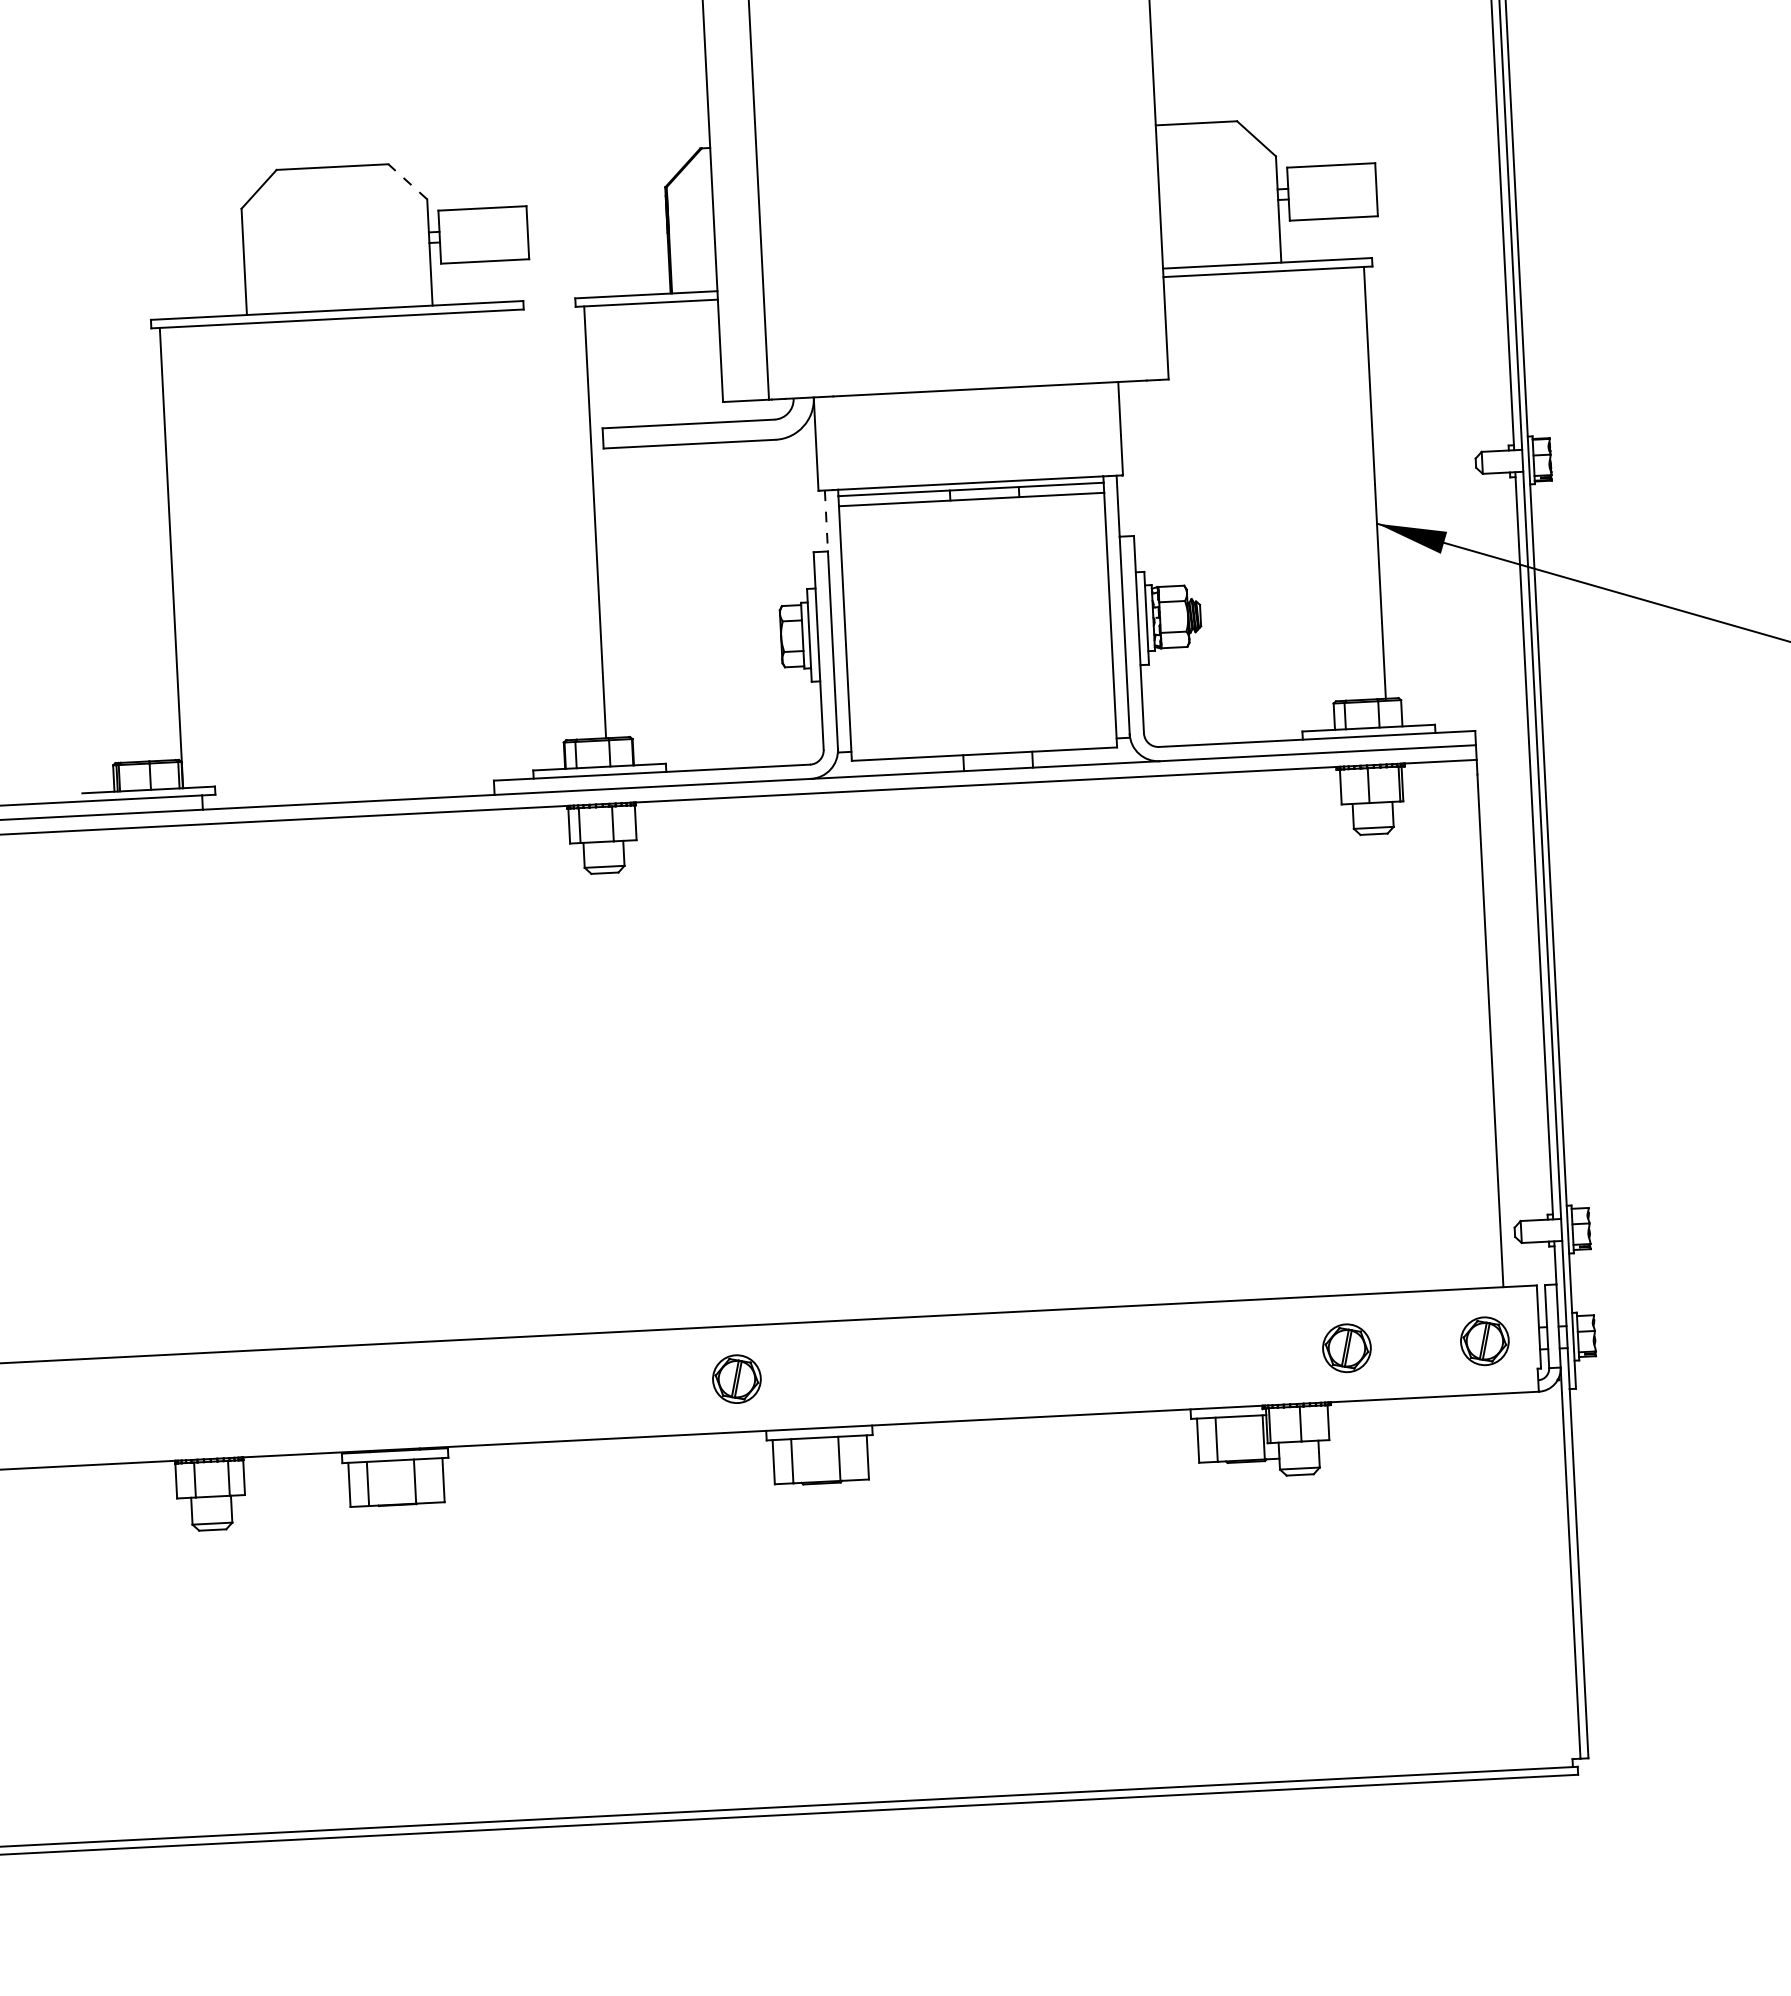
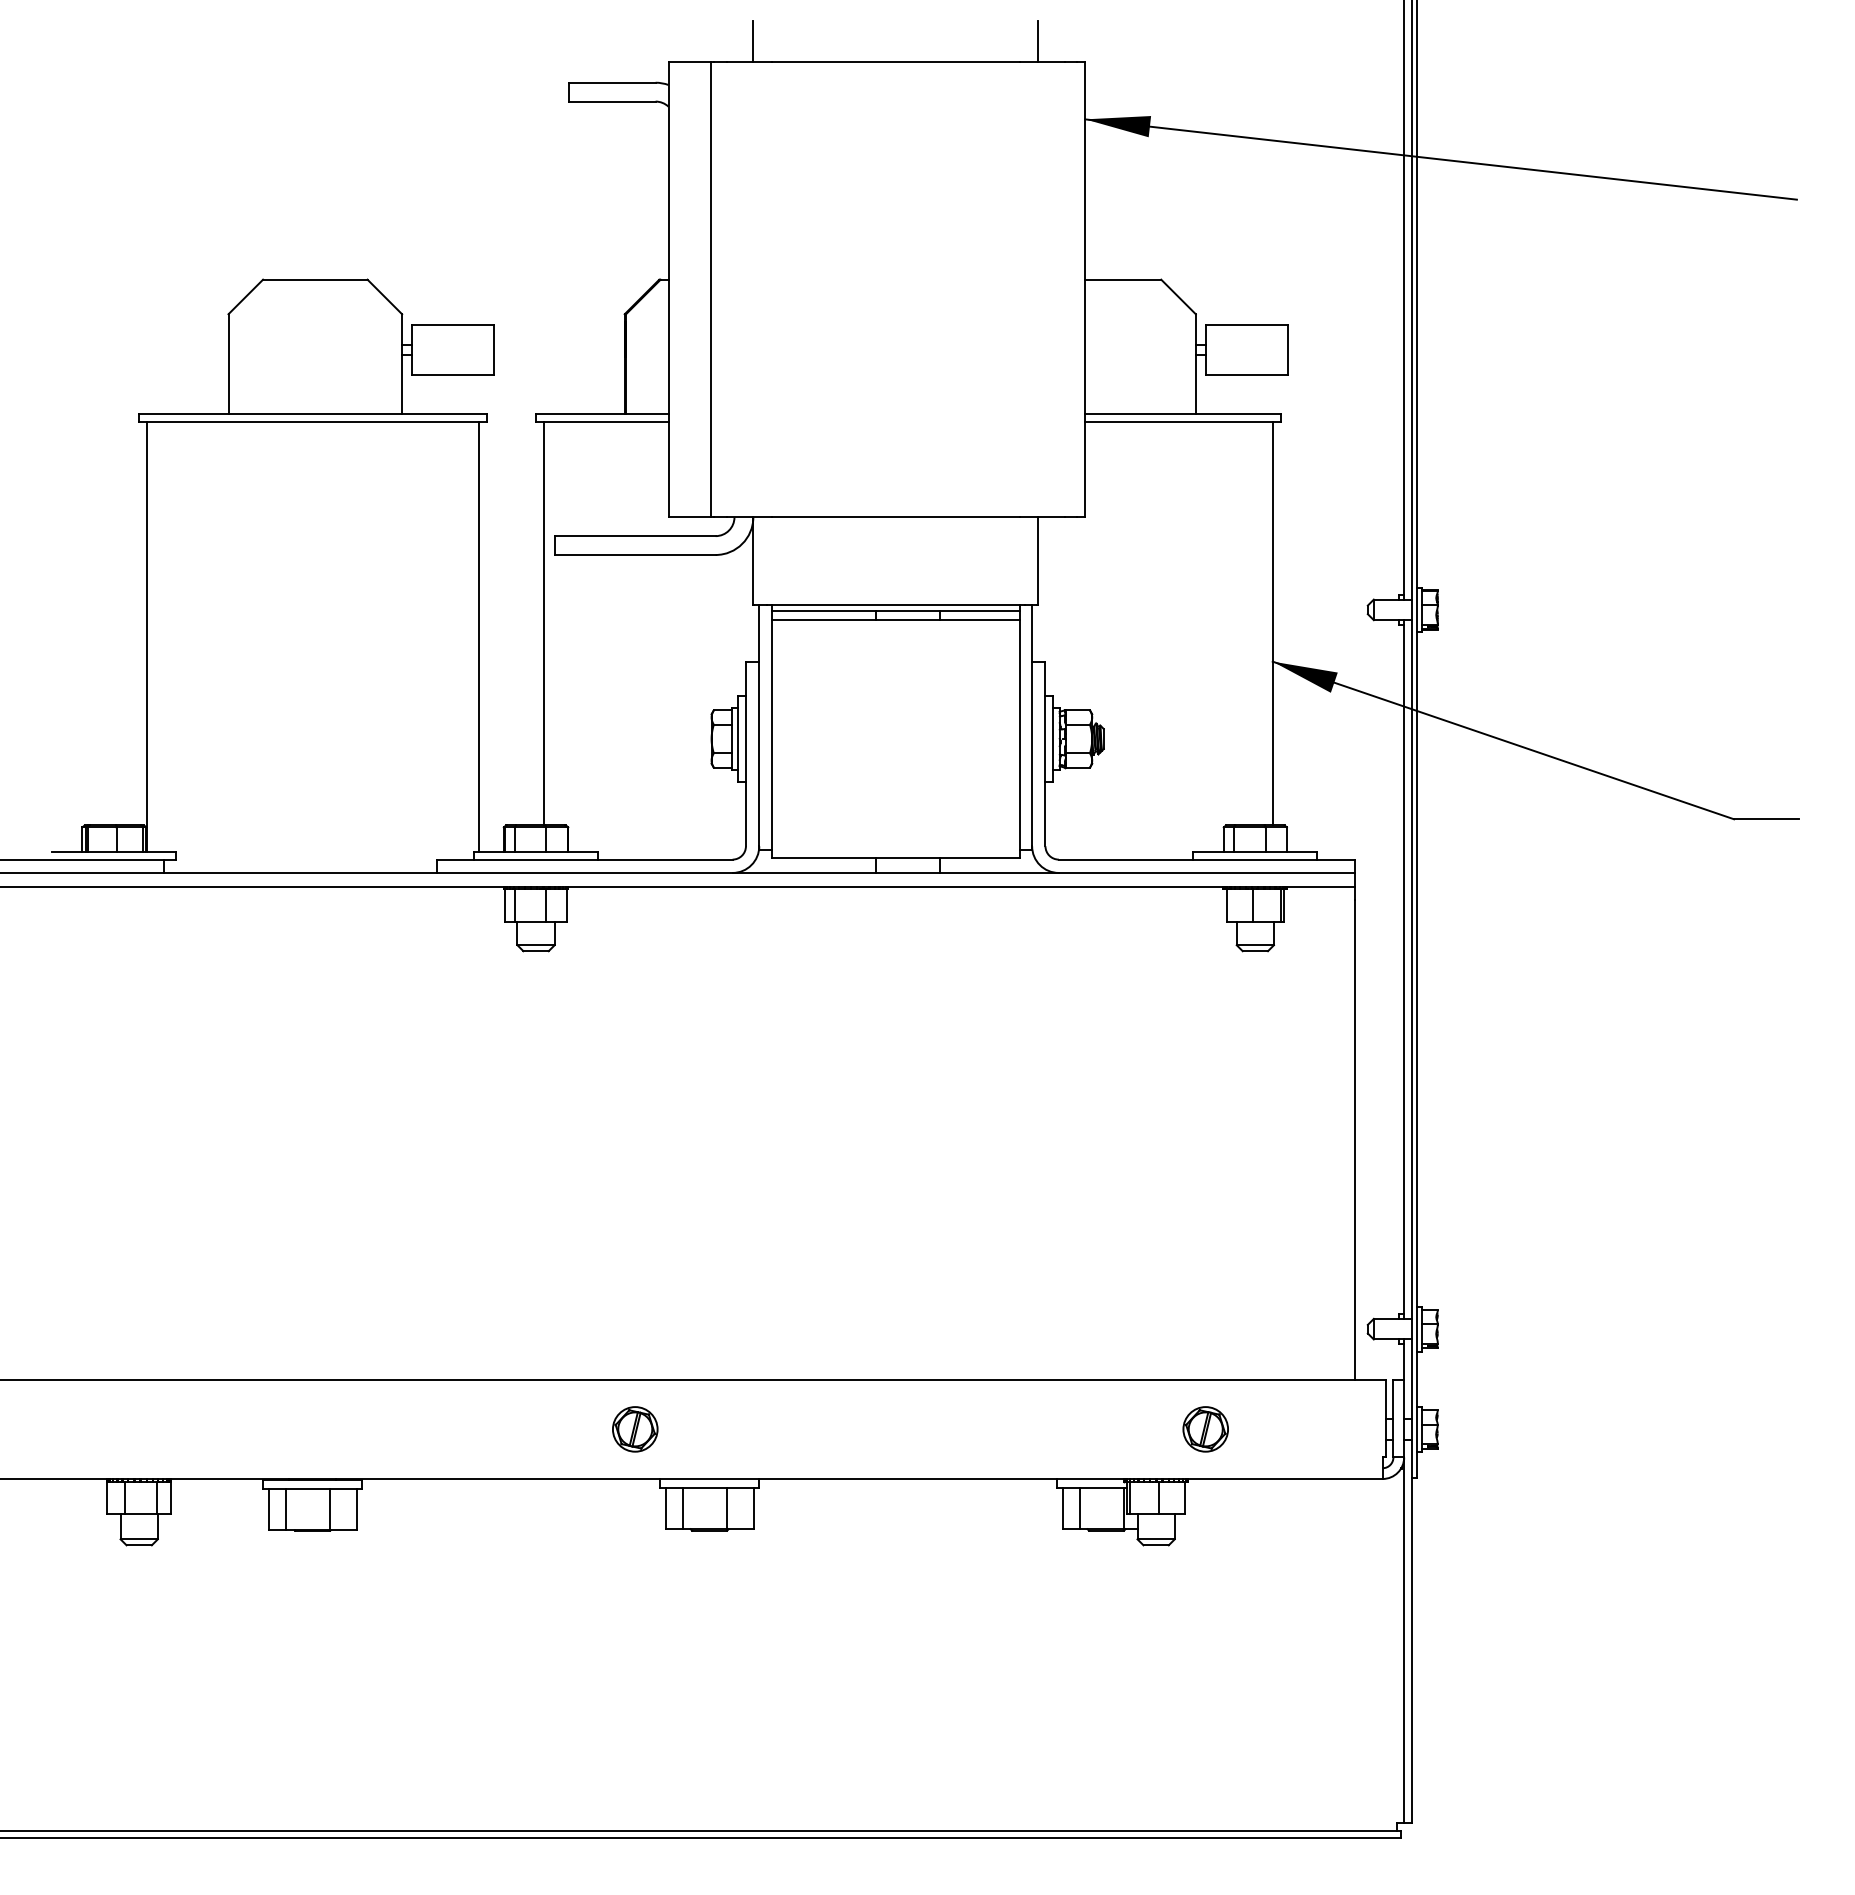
line: (407, 181) -> (384, 296), dashed -> solid
line: (826, 521) -> (759, 633), dashed -> solid
line: (527, 539) -> (479, 636), added
part: (1484, 1341) -> (1334, 1429), removed

